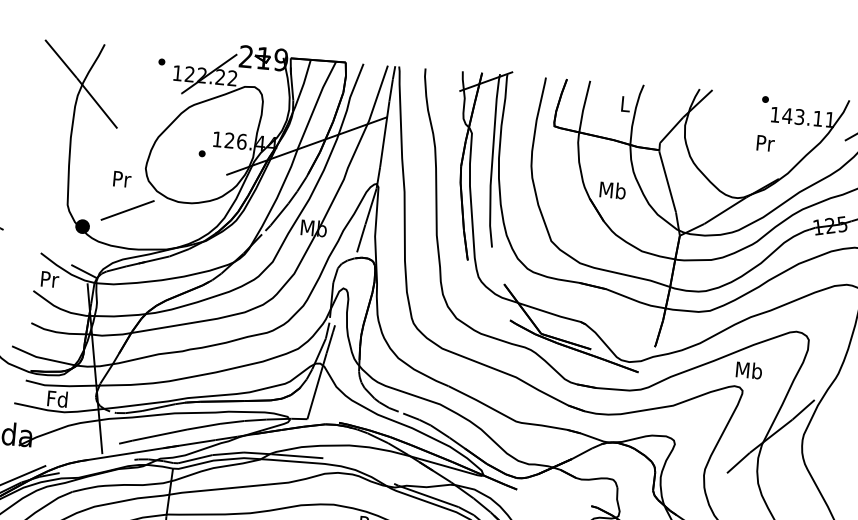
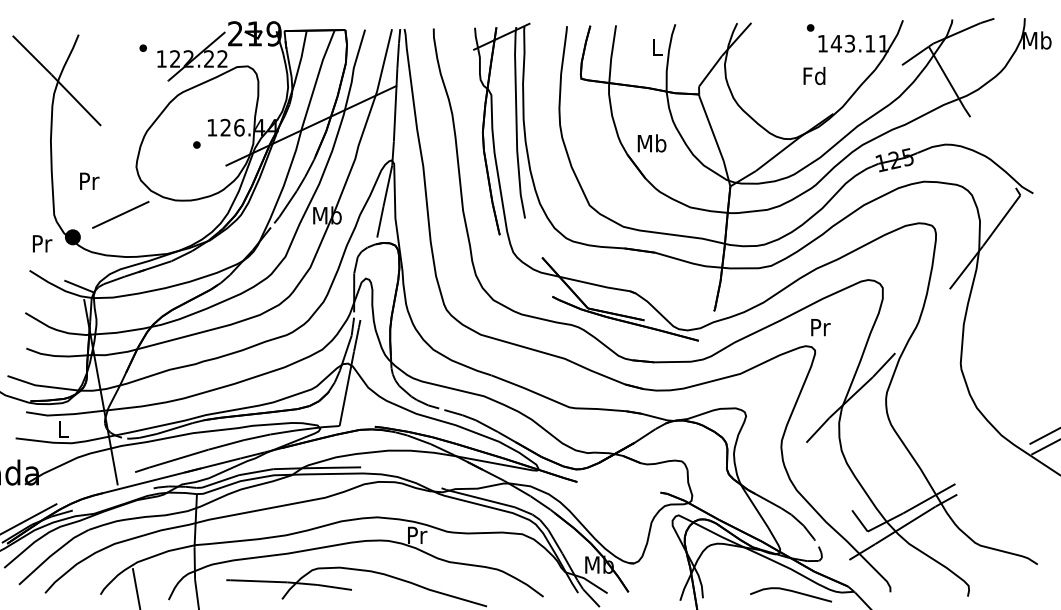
text: (765, 142) -> (814, 75), Pr -> Fd
text: (122, 178) -> (89, 180), moved
text: (50, 279) -> (42, 243), moved
text: (749, 370) -> (820, 327), Mb -> Pr
text: (57, 399) -> (62, 429), Fd -> L

